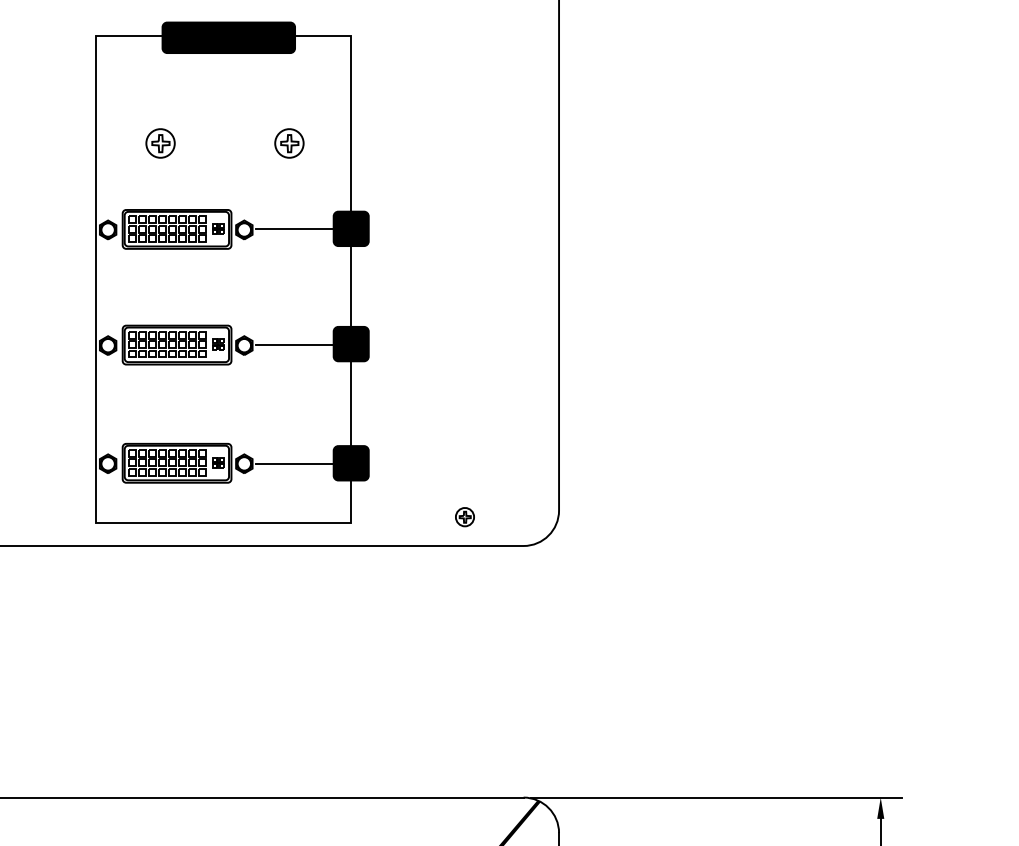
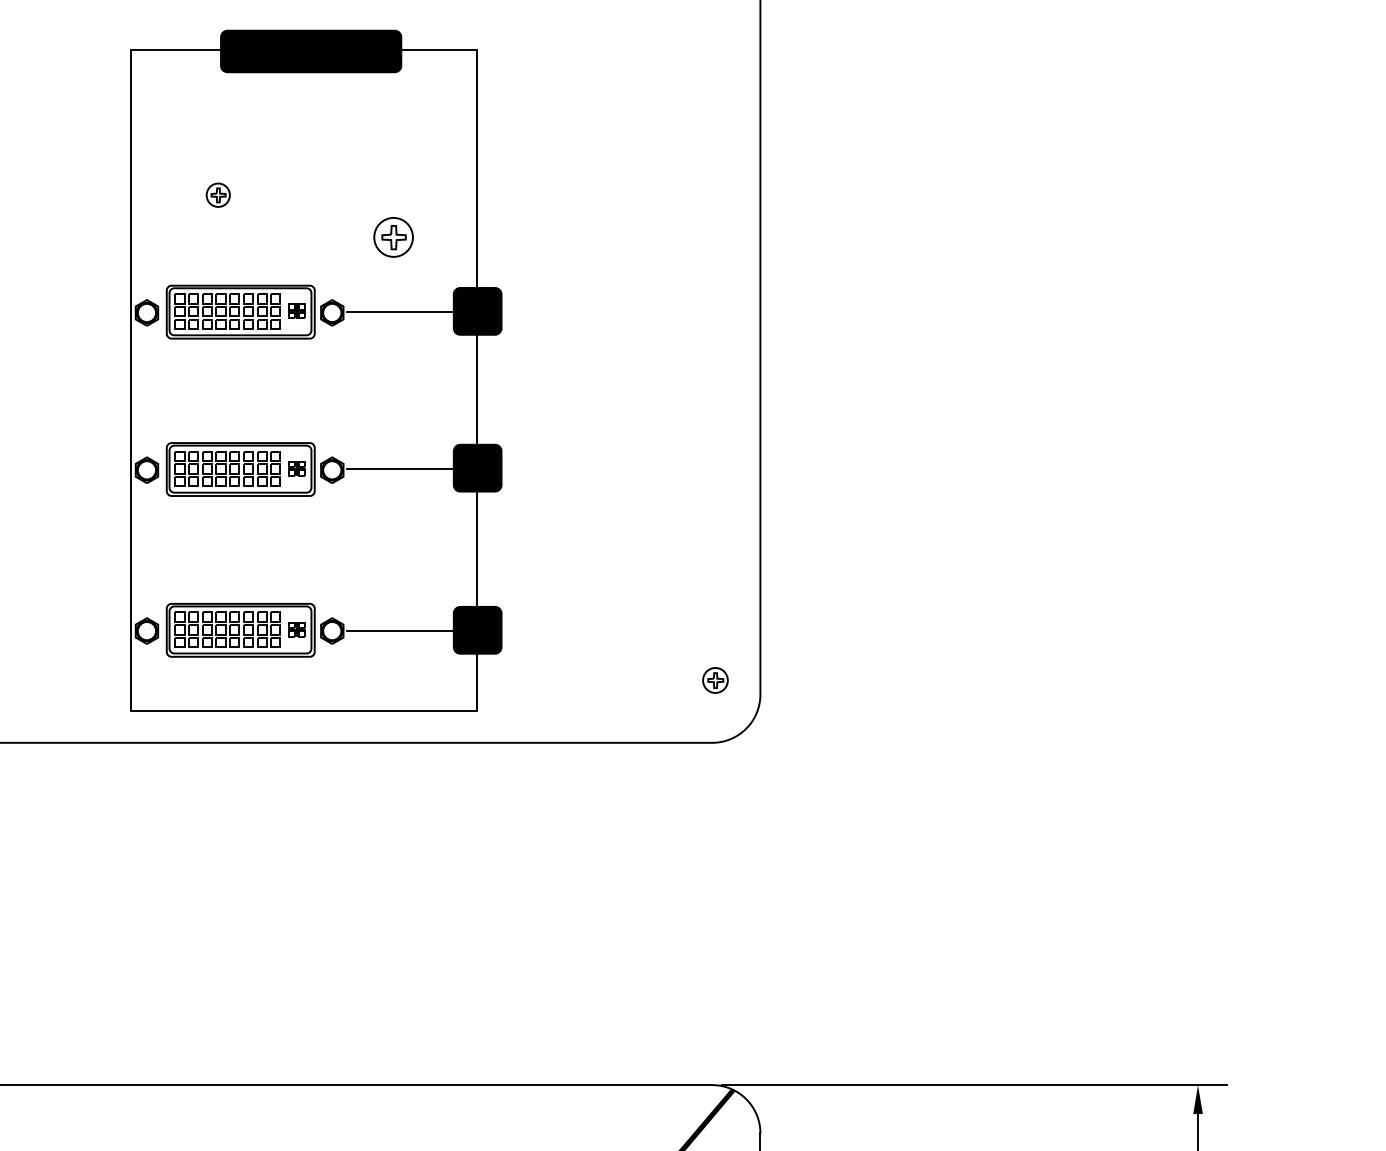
part: (160, 143) -> (218, 195), size x0.6
part: (289, 143) -> (393, 237), moved
part: (464, 517) -> (714, 680), moved

